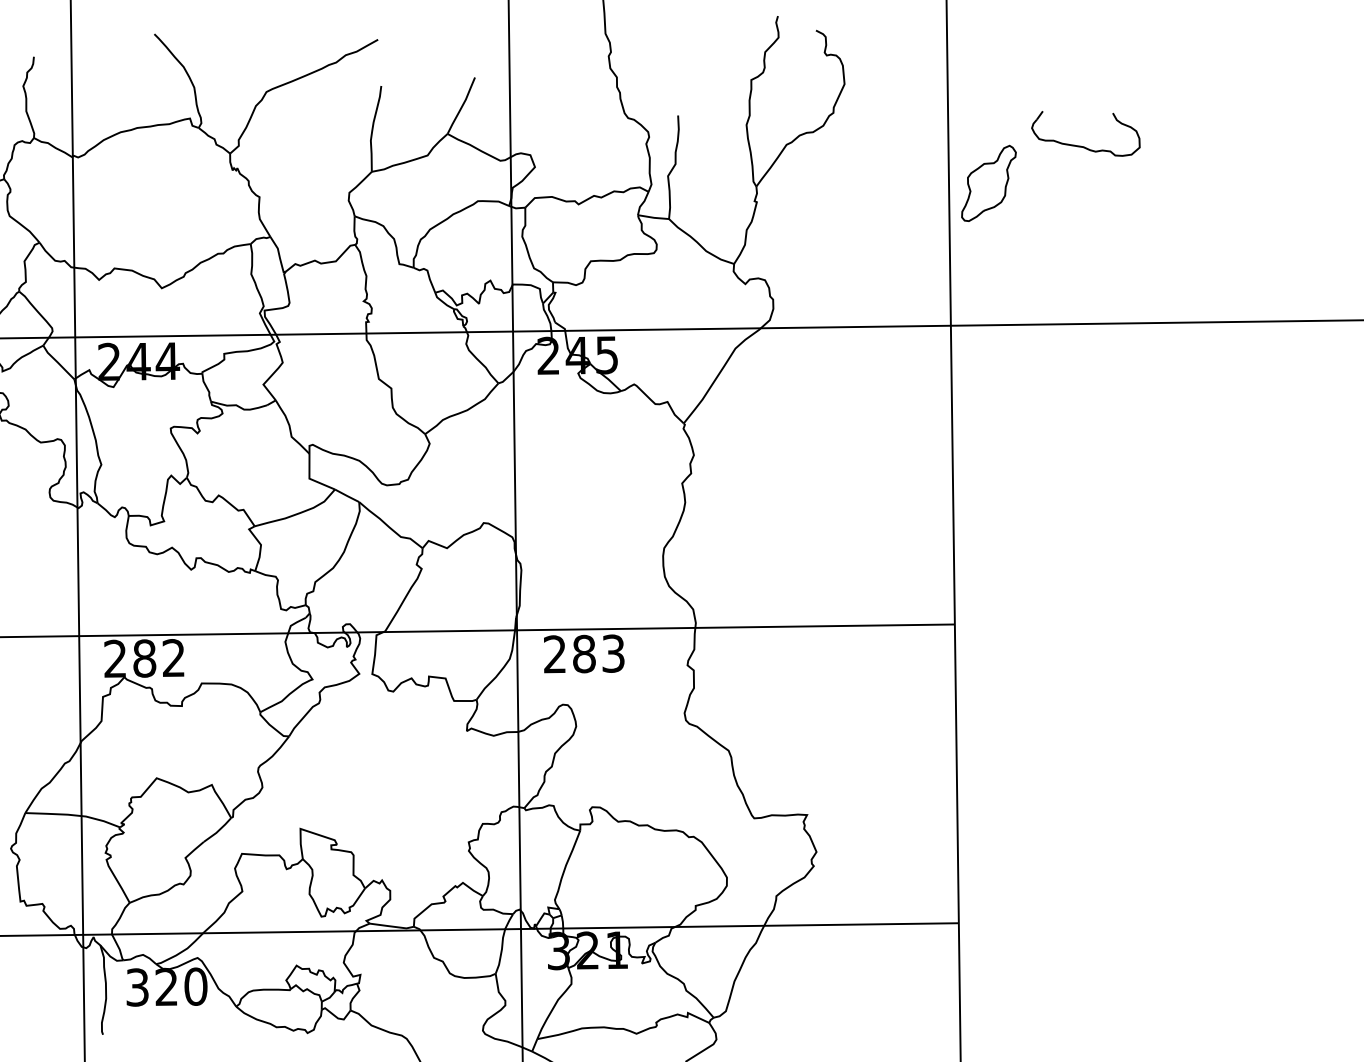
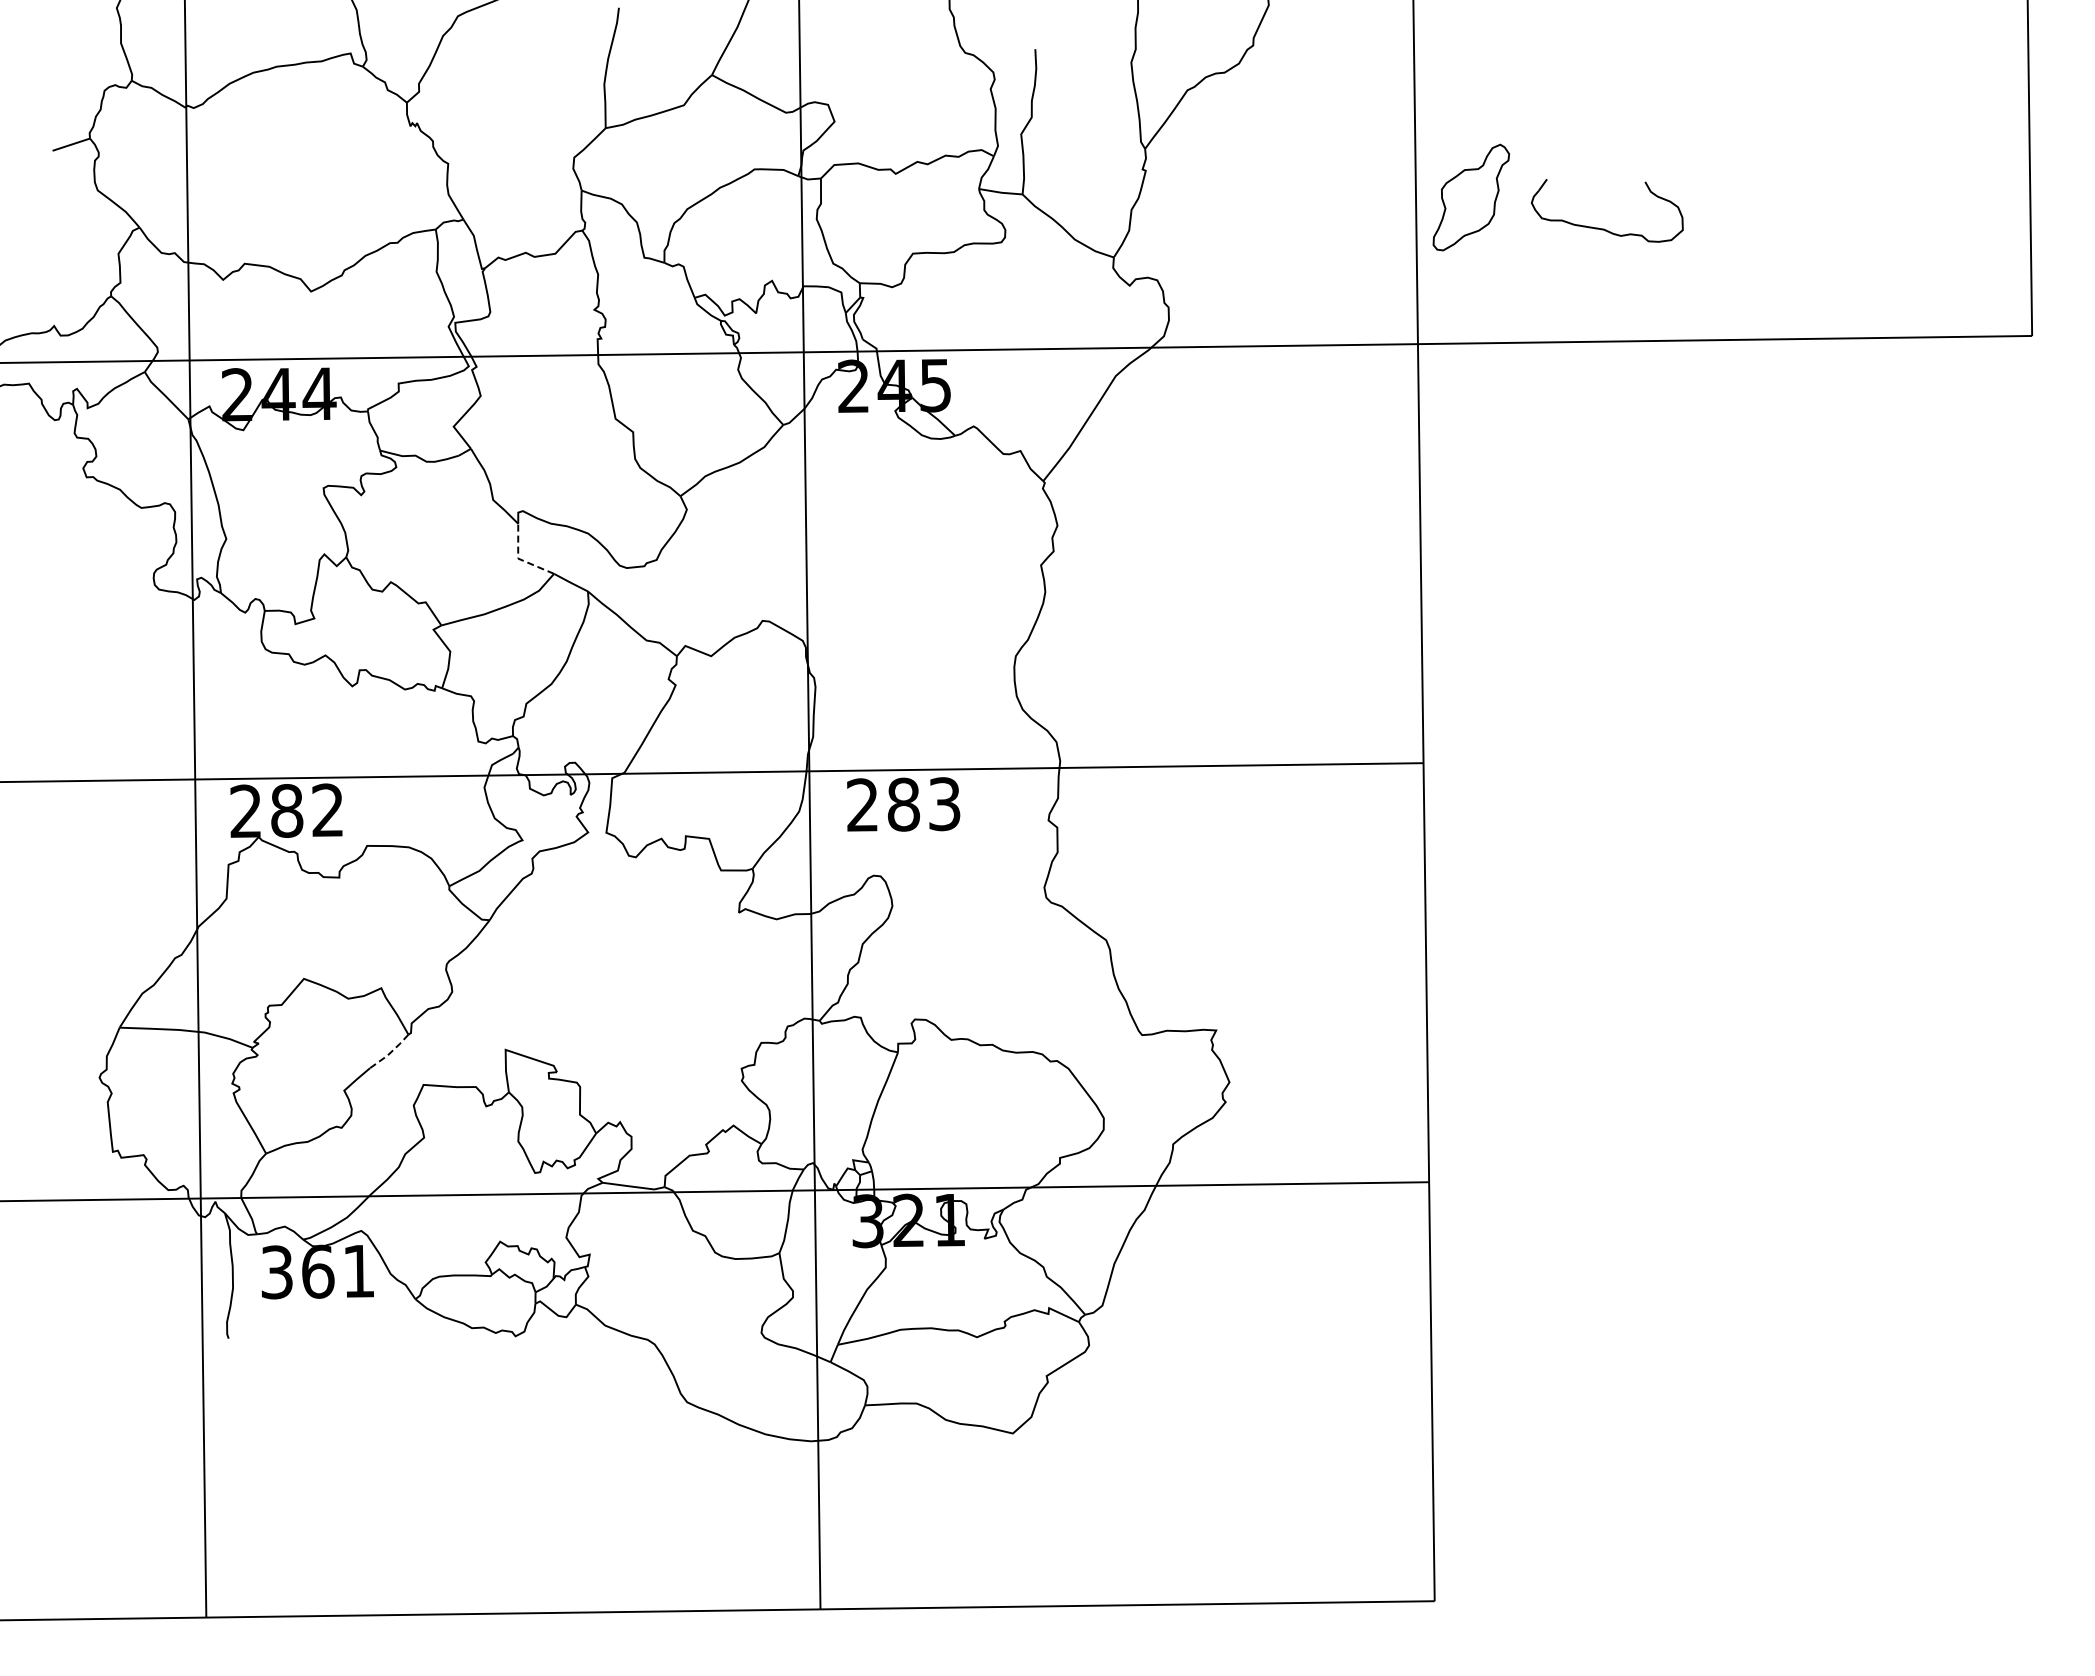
part: (1083, 146) -> (1604, 228), moved
part: (989, 183) -> (1471, 197), moved
line: (310, 479) -> (519, 559), solid -> dashed
line: (218, 831) -> (390, 1053), solid -> dashed
text: (181, 986) -> (338, 1271), 320 -> 361

